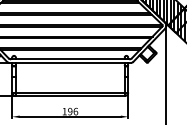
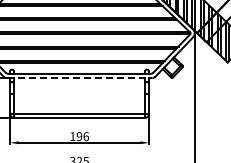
line: (70, 63) -> (79, 78), solid -> dashed

